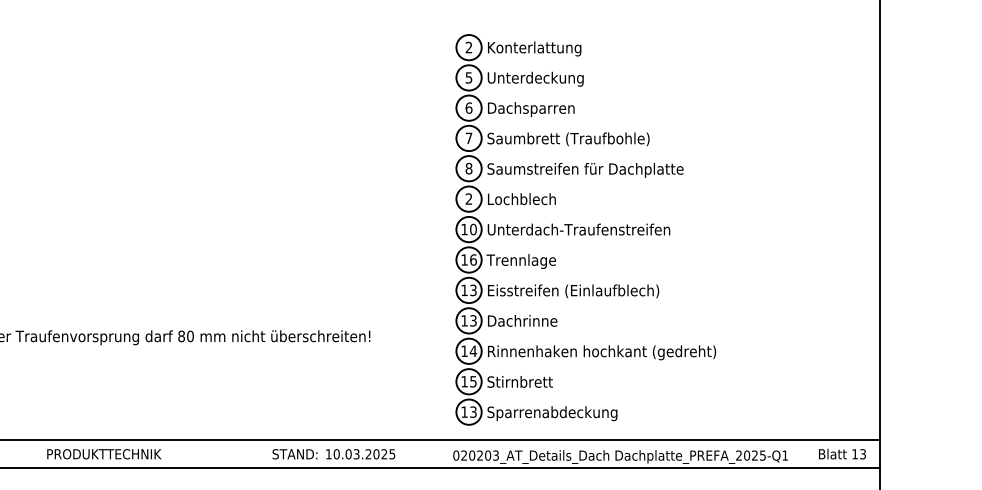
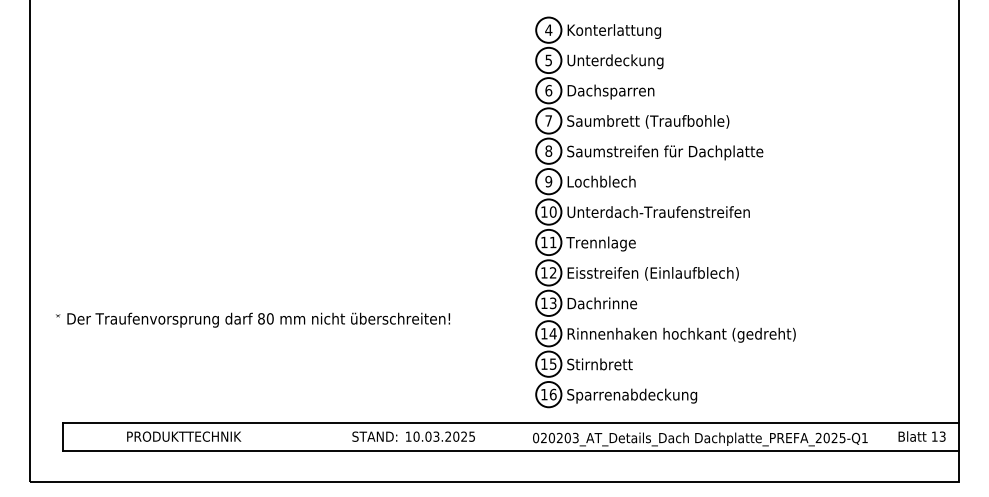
text: (468, 46) -> (548, 29), 2 -> 4
text: (468, 198) -> (548, 181), 2 -> 9
text: (472, 260) -> (552, 242), 16 -> 11
text: (473, 291) -> (553, 273), 13 -> 12
text: (472, 412) -> (552, 394), 13 -> 16

